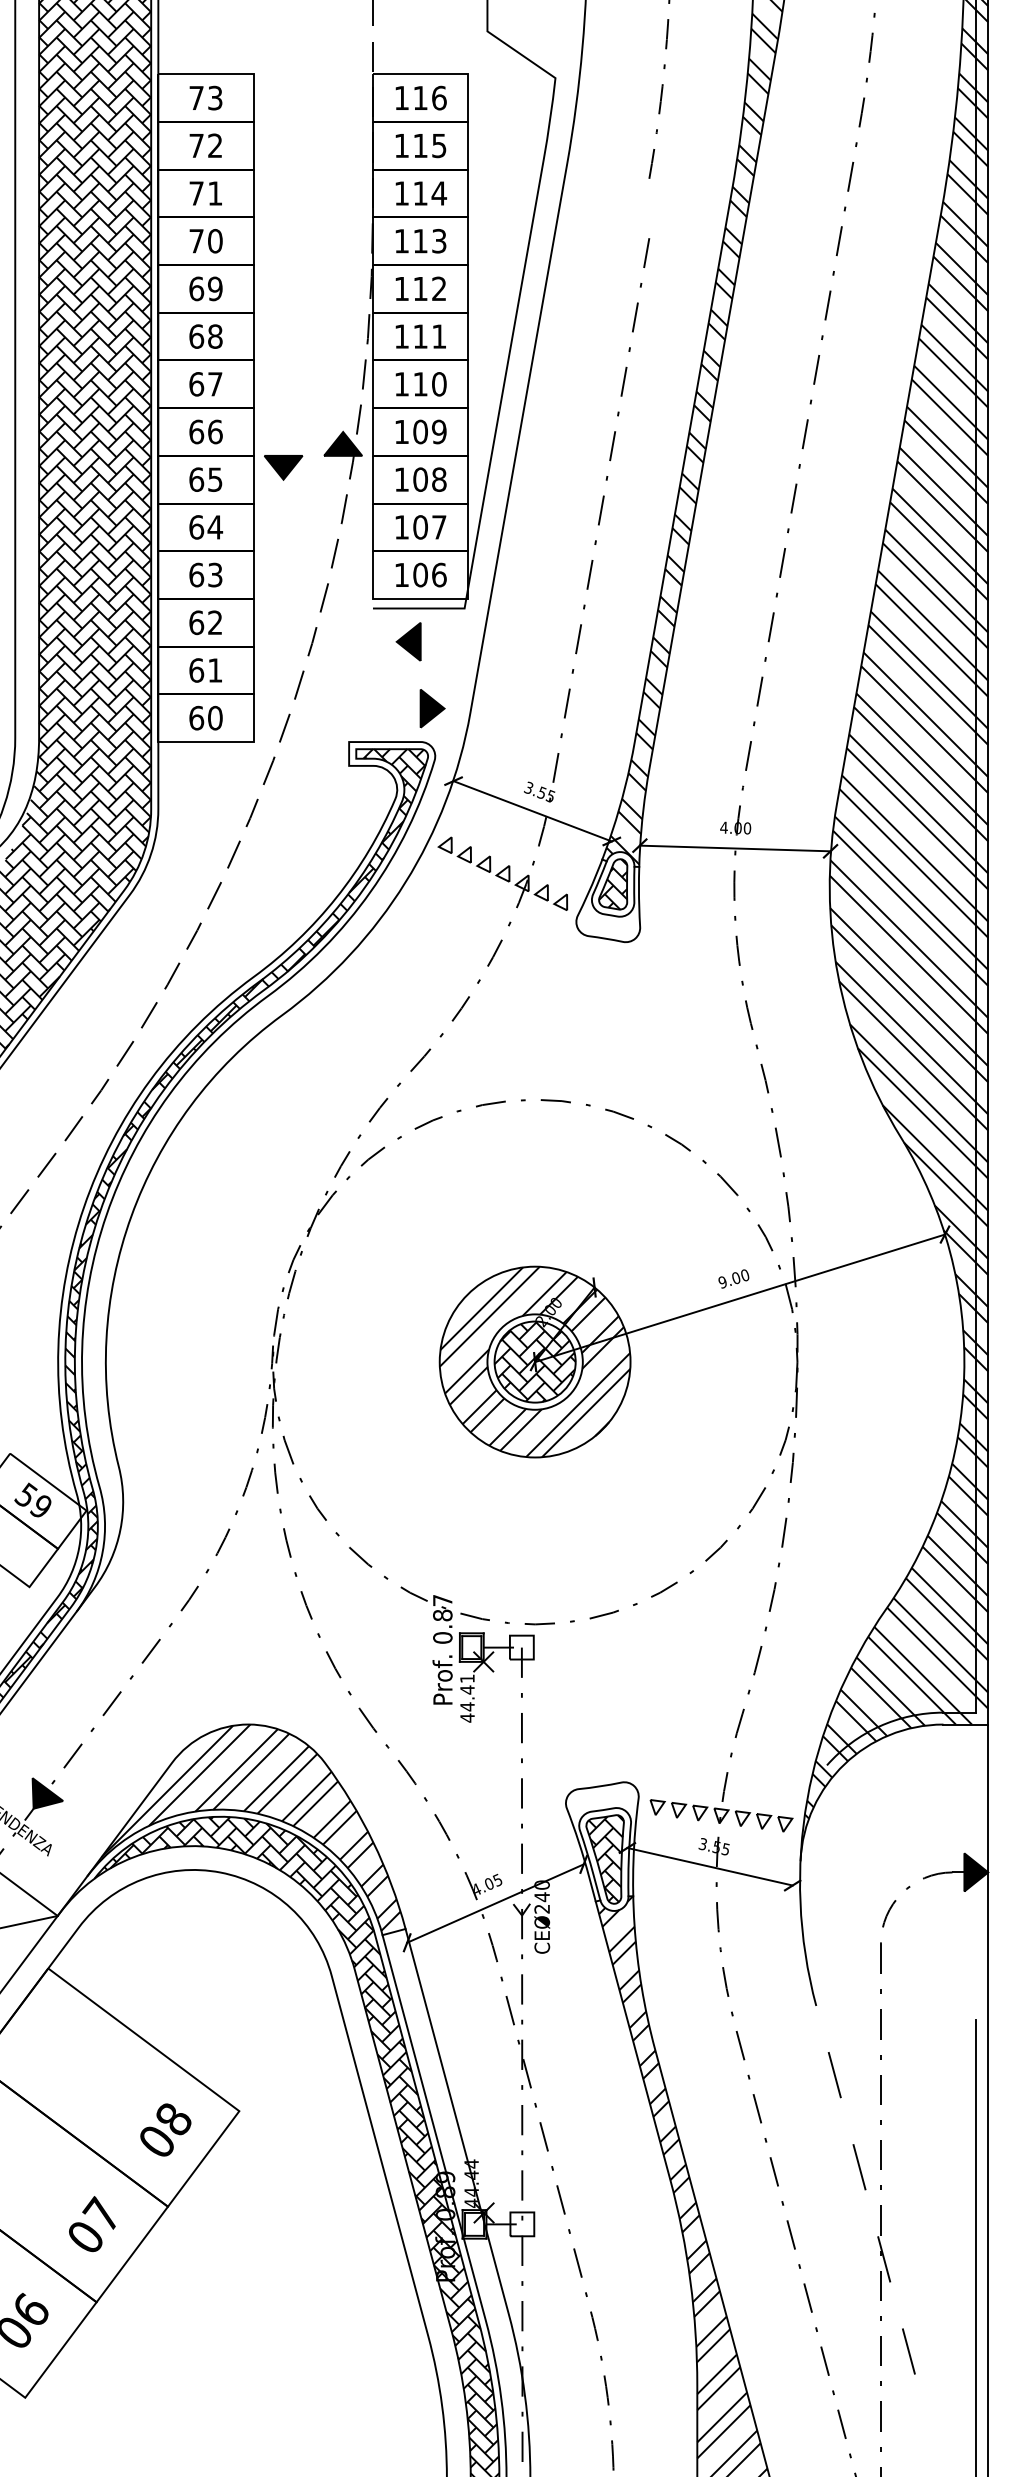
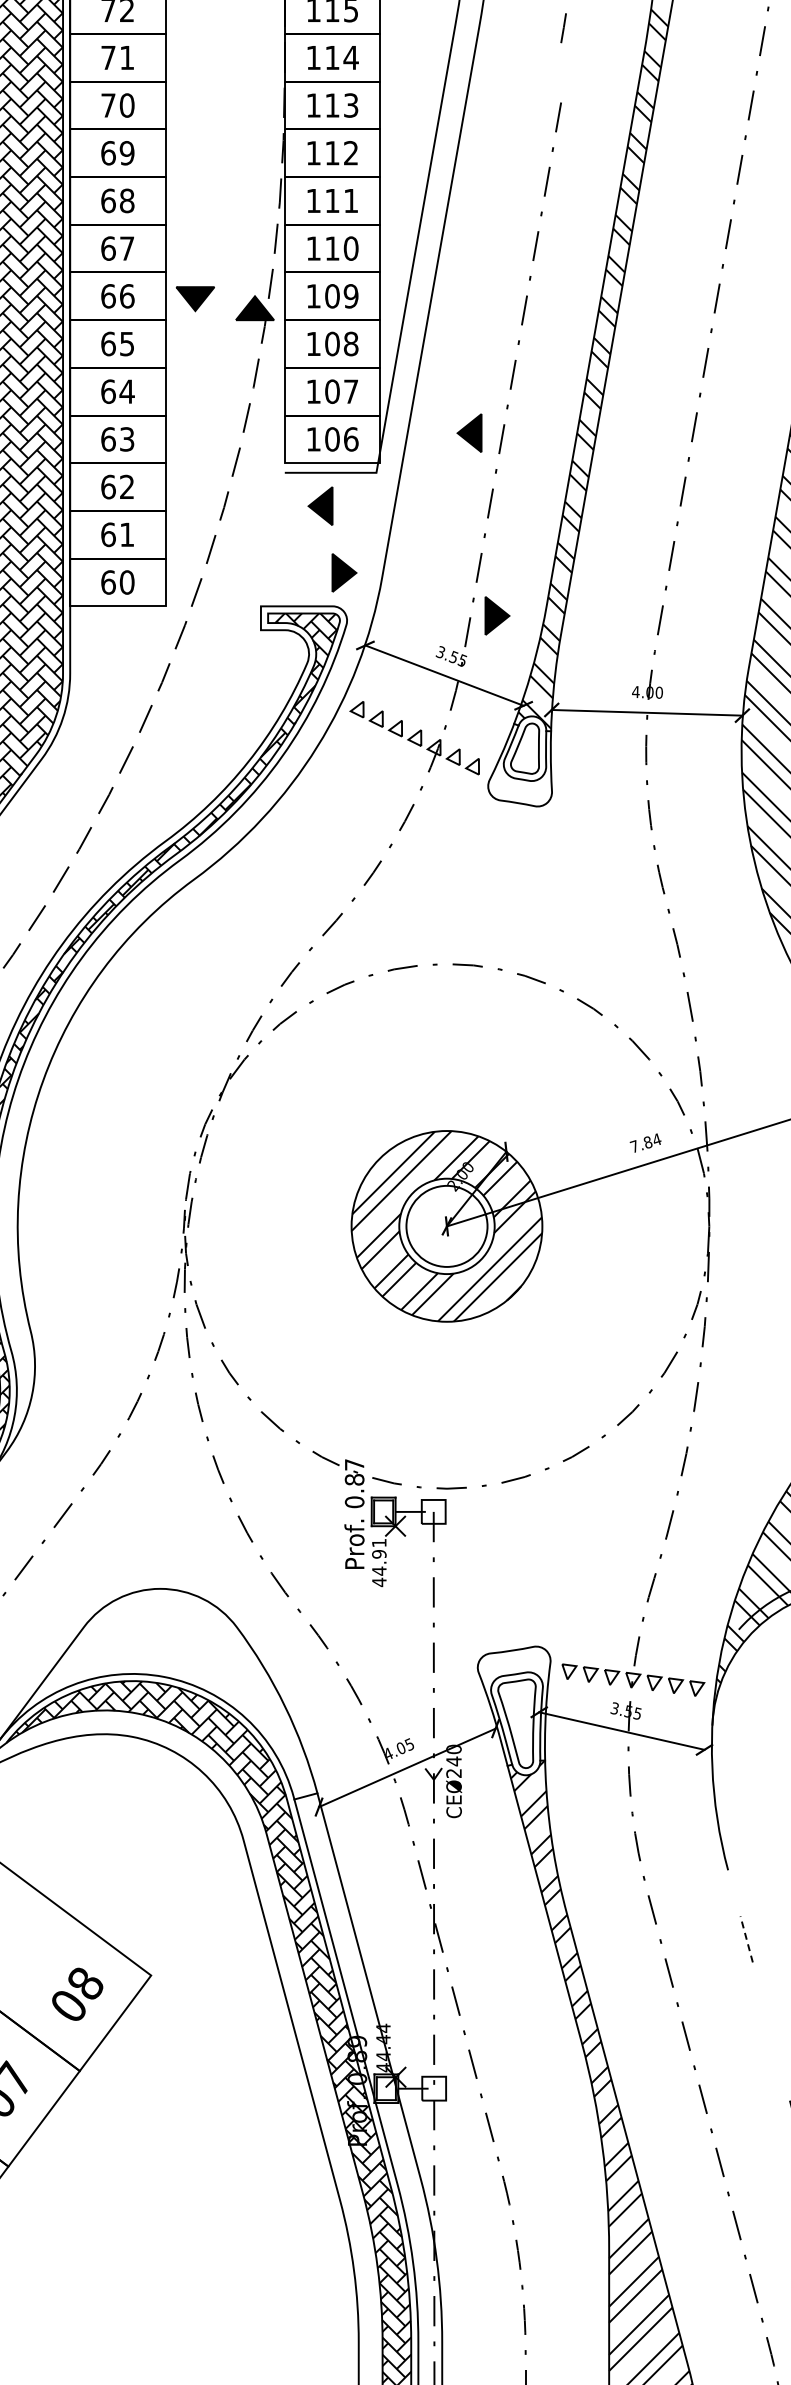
part: (283, 467) -> (195, 298), moved
part: (557, 568) -> (469, 432), added
part: (585, 751) -> (497, 615), added
hatch: (613, 884) -> (525, 748), removed
text: (733, 1278) -> (645, 1142), 9.00 -> 7.84
hatch: (534, 1361) -> (446, 1225), removed
text: (467, 1689) -> (379, 1553), 44.41 -> 44.91
hatch: (250, 1827) -> (162, 1691), removed
hatch: (605, 1858) -> (517, 1722), removed
line: (834, 2075) -> (746, 1939), solid -> dashed
line: (859, 2167) -> (771, 2031), removed

